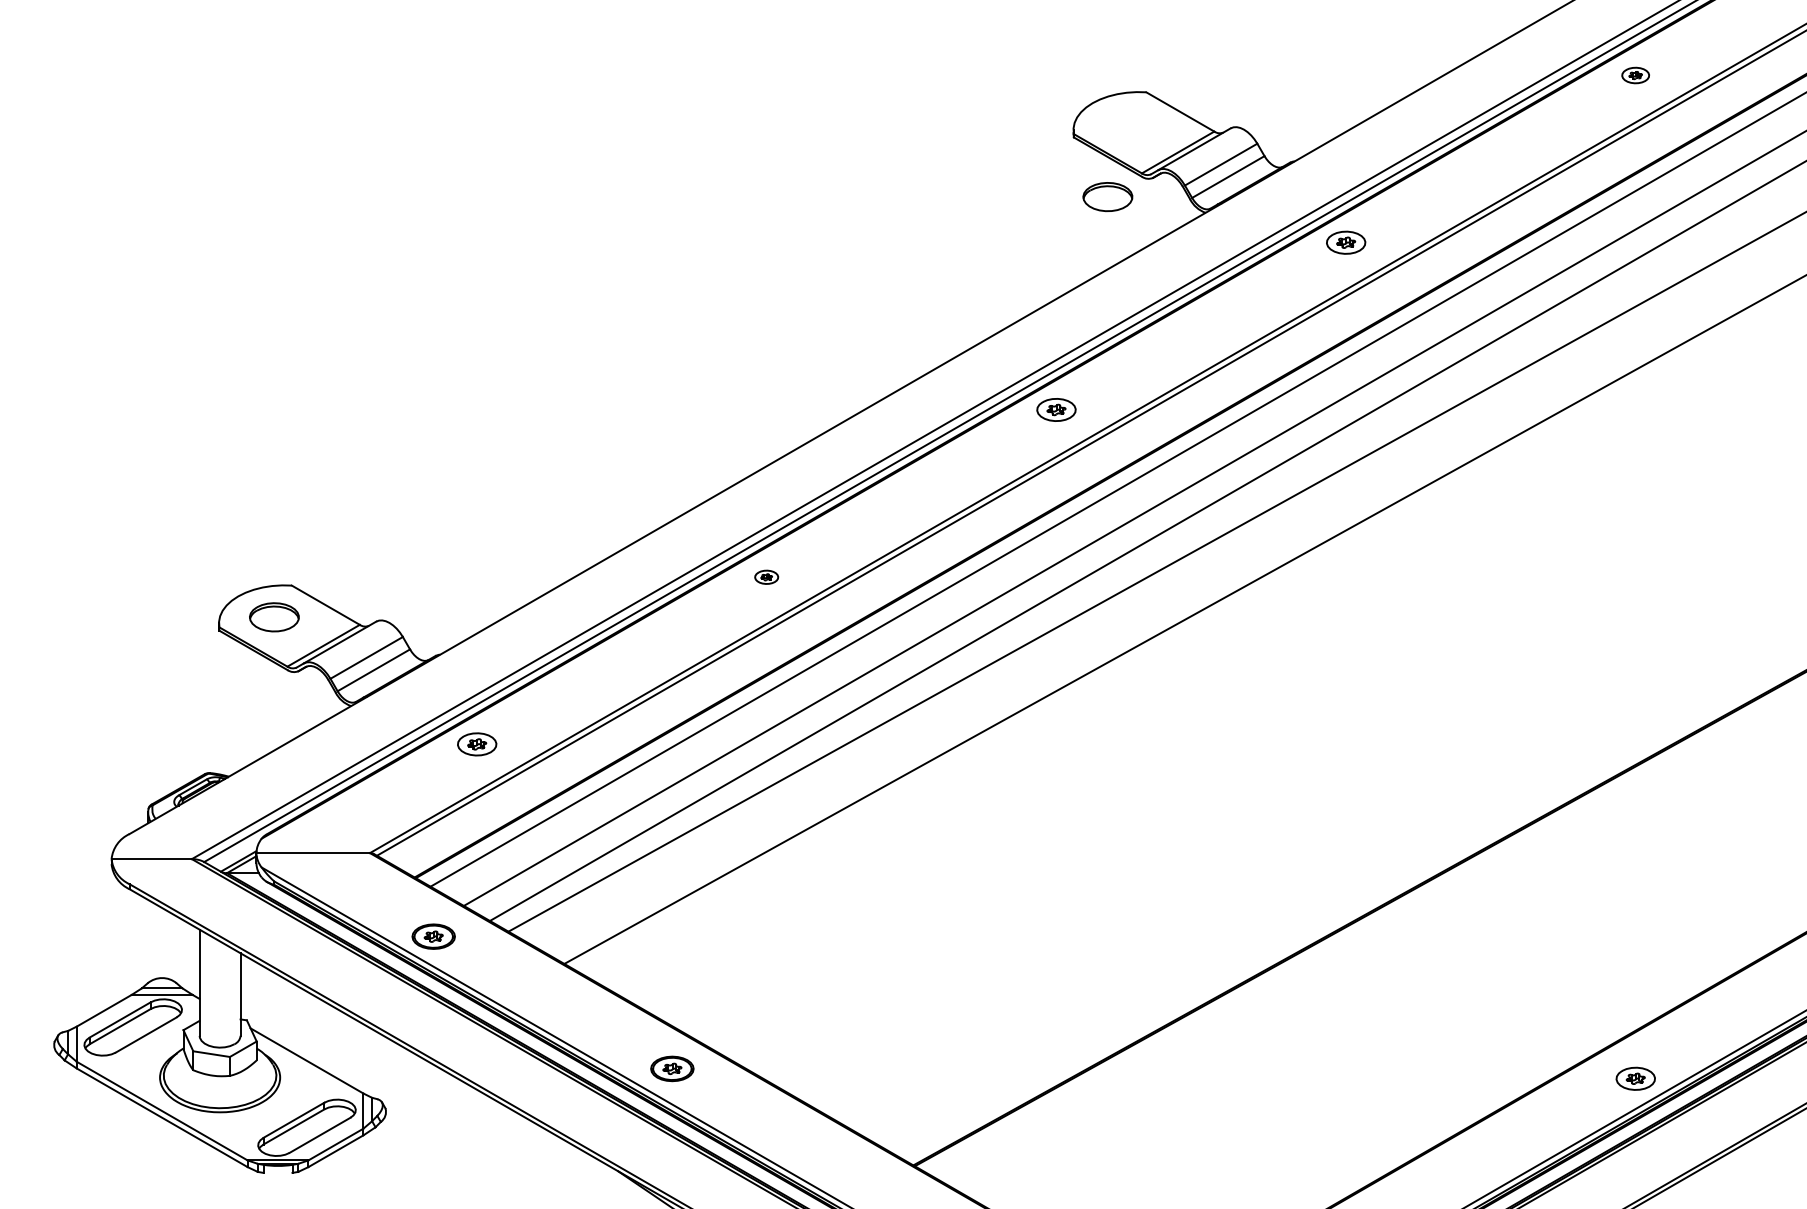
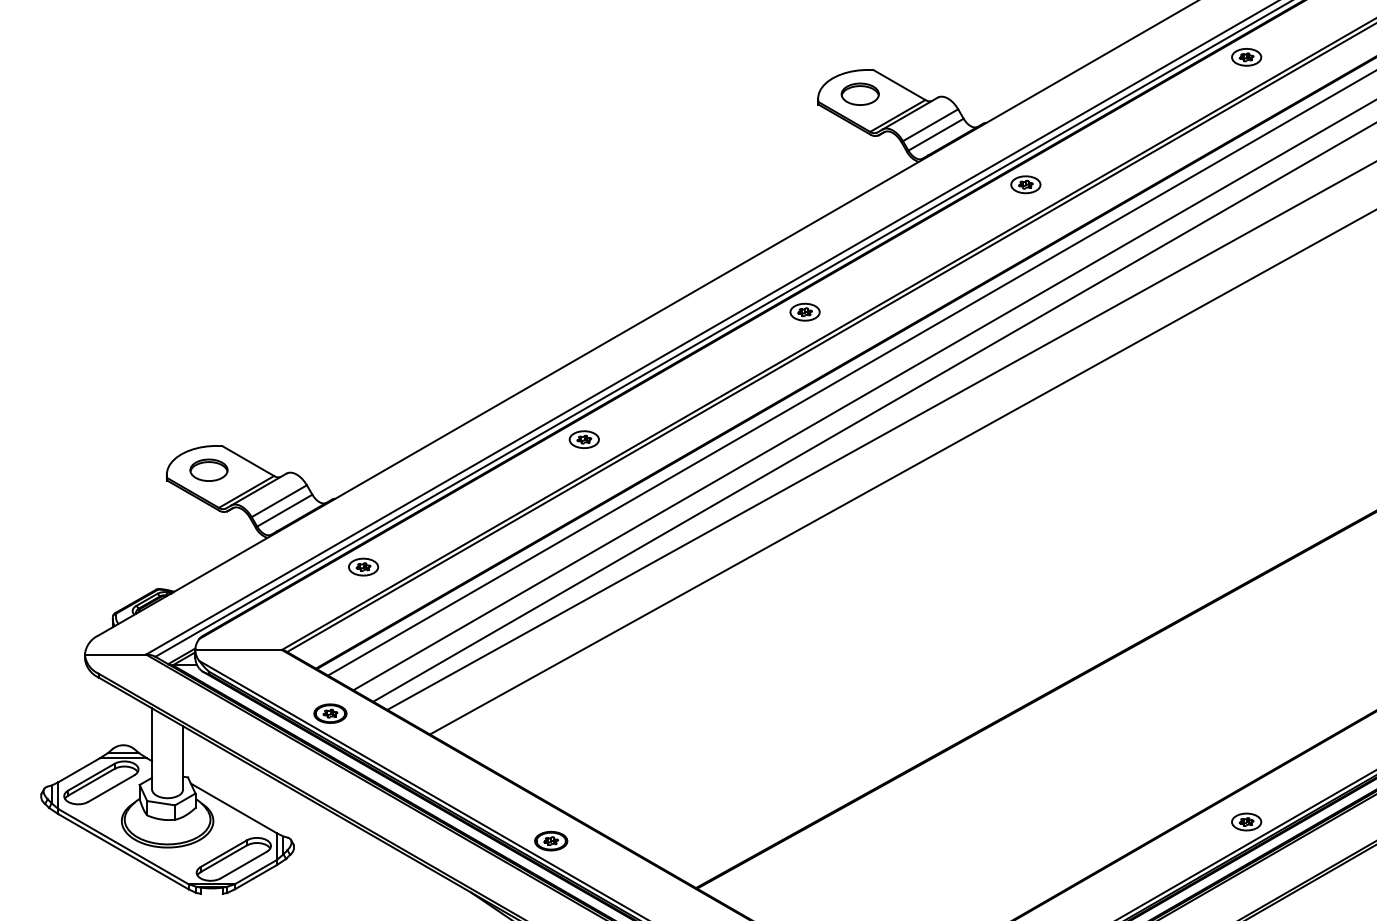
part: (1635, 75) -> (1246, 57), size x1.43
part: (1107, 197) -> (859, 94), moved
part: (766, 577) -> (584, 439), size x1.67
part: (672, 1068) -> (551, 840), moved

